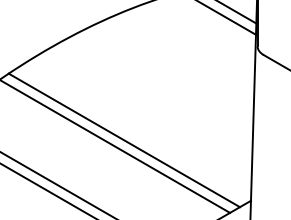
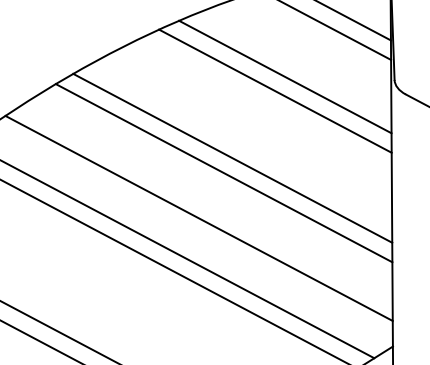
line: (194, 42) -> (285, 77), added
line: (188, 50) -> (275, 91), added
line: (161, 88) -> (231, 158), added
line: (156, 96) -> (223, 172), added
line: (141, 122) -> (199, 218), added

